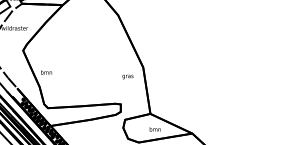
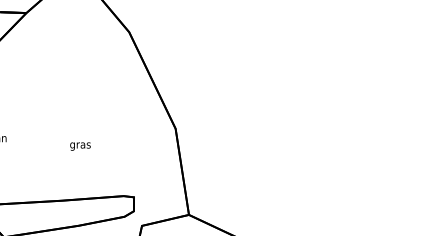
text: (127, 76) -> (79, 145), moved

